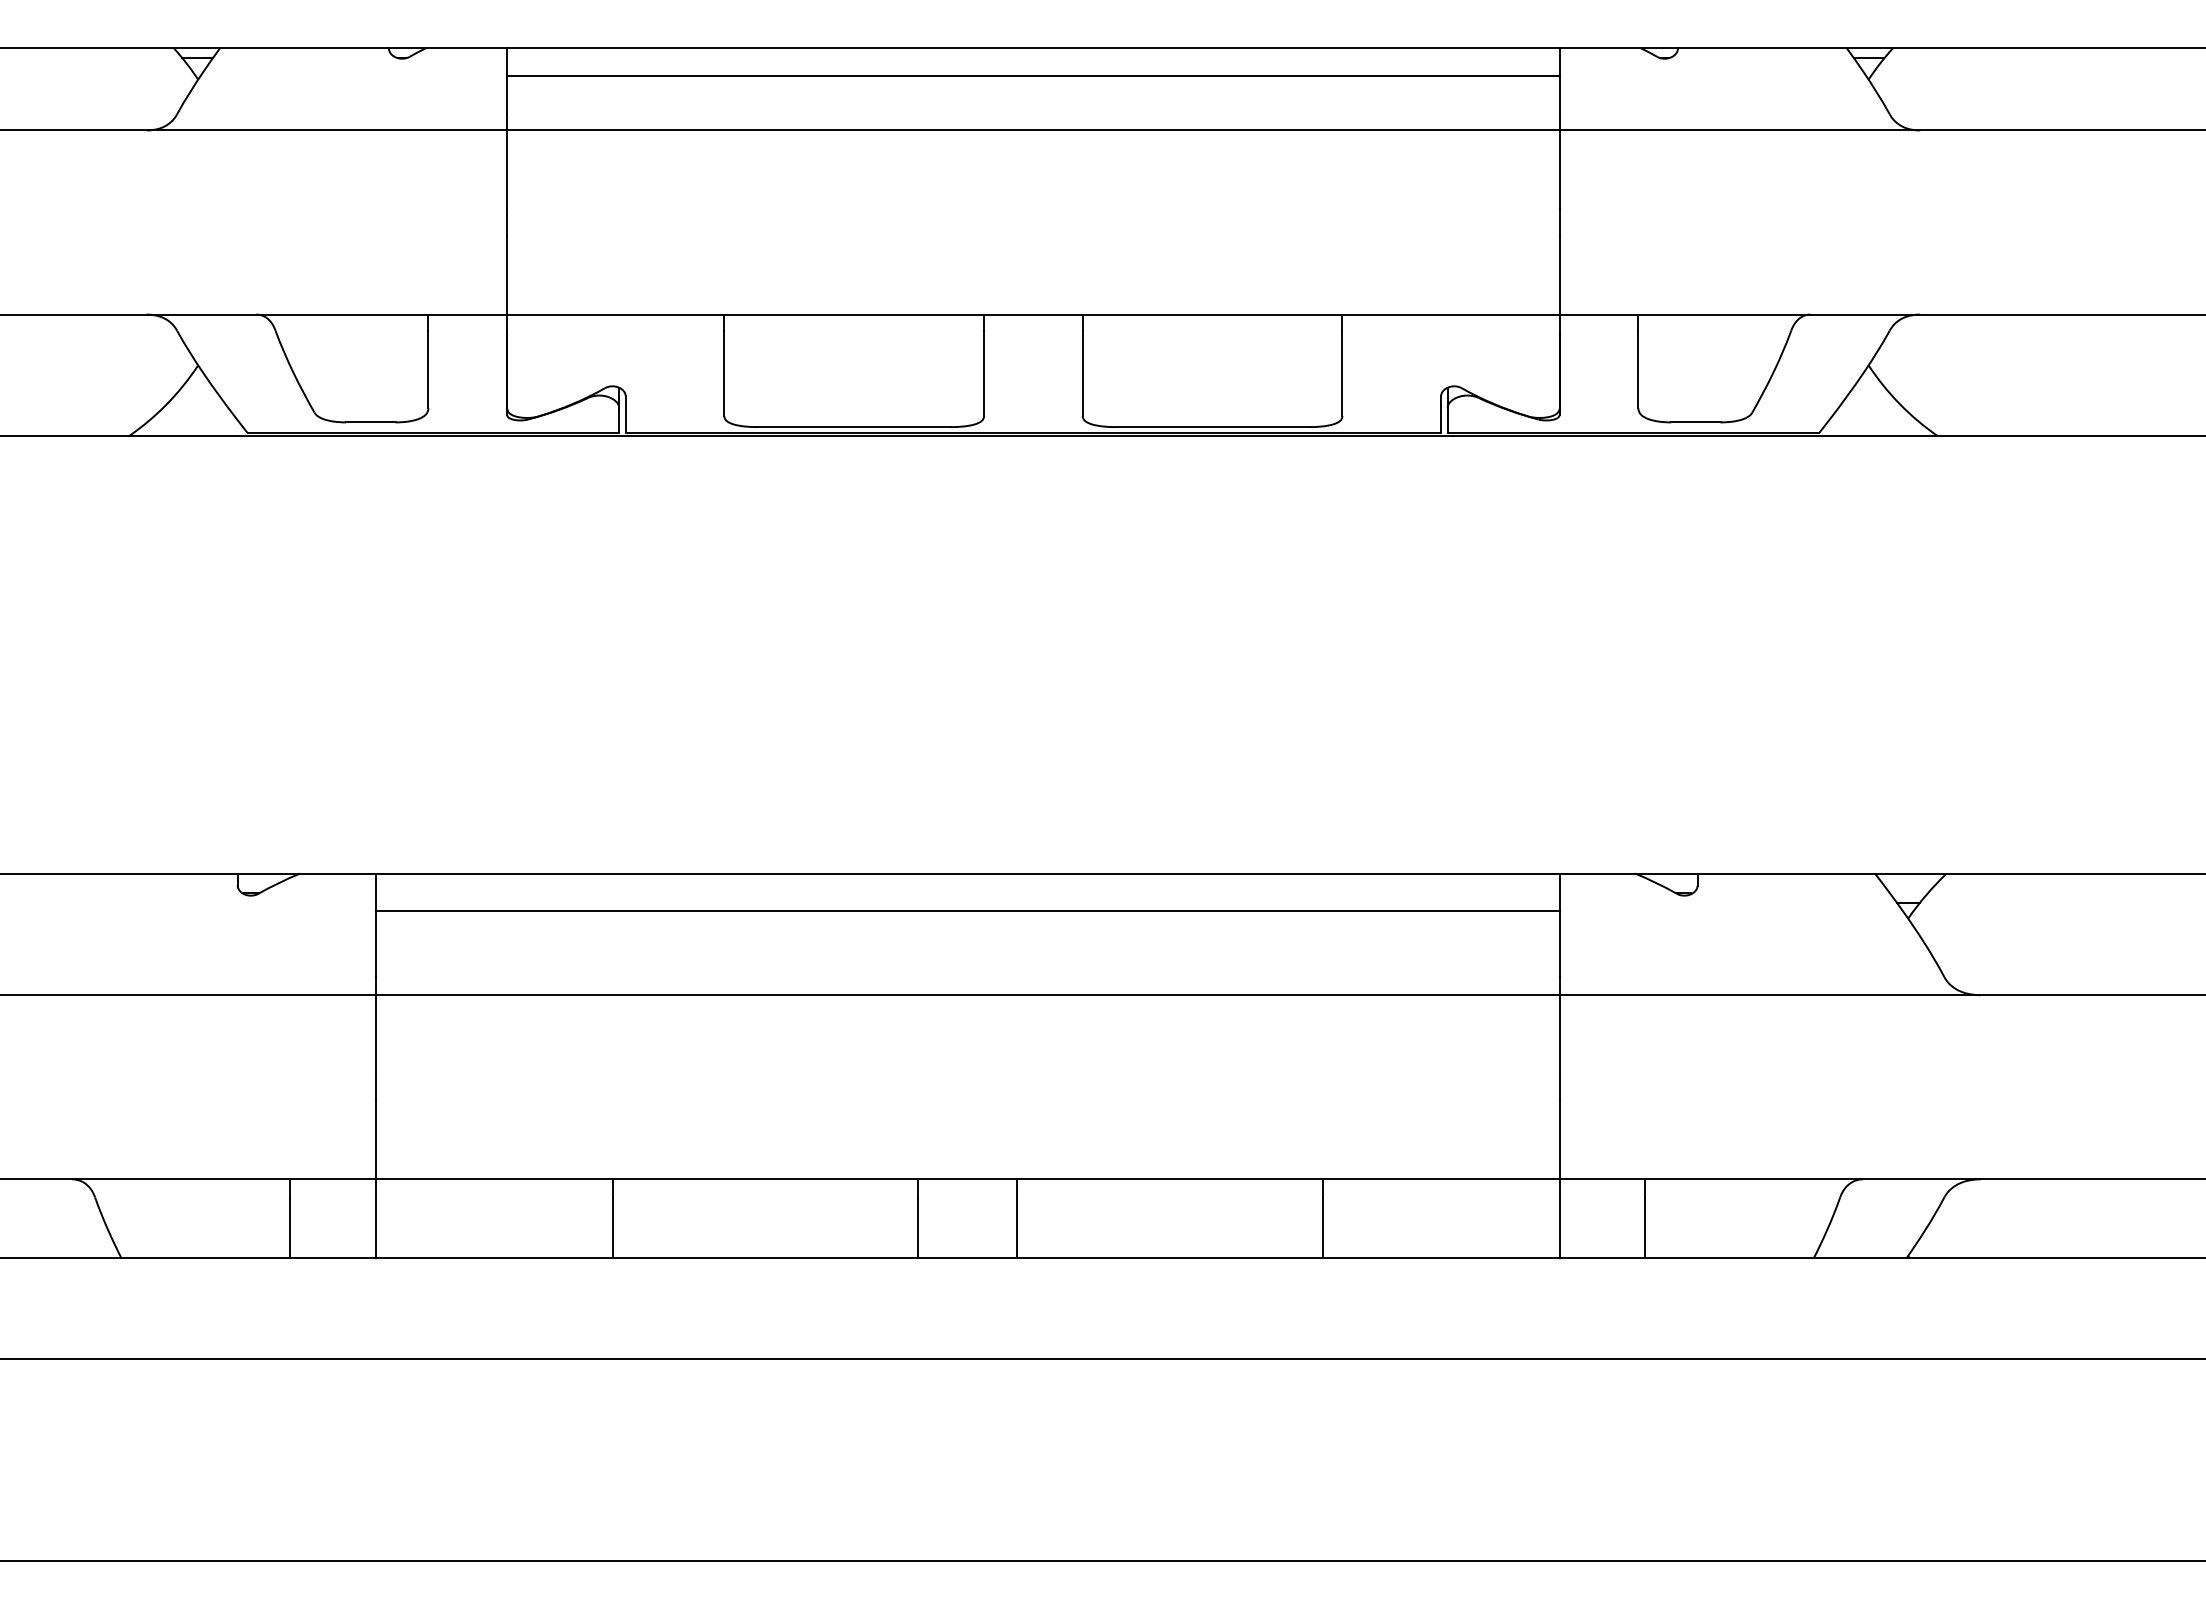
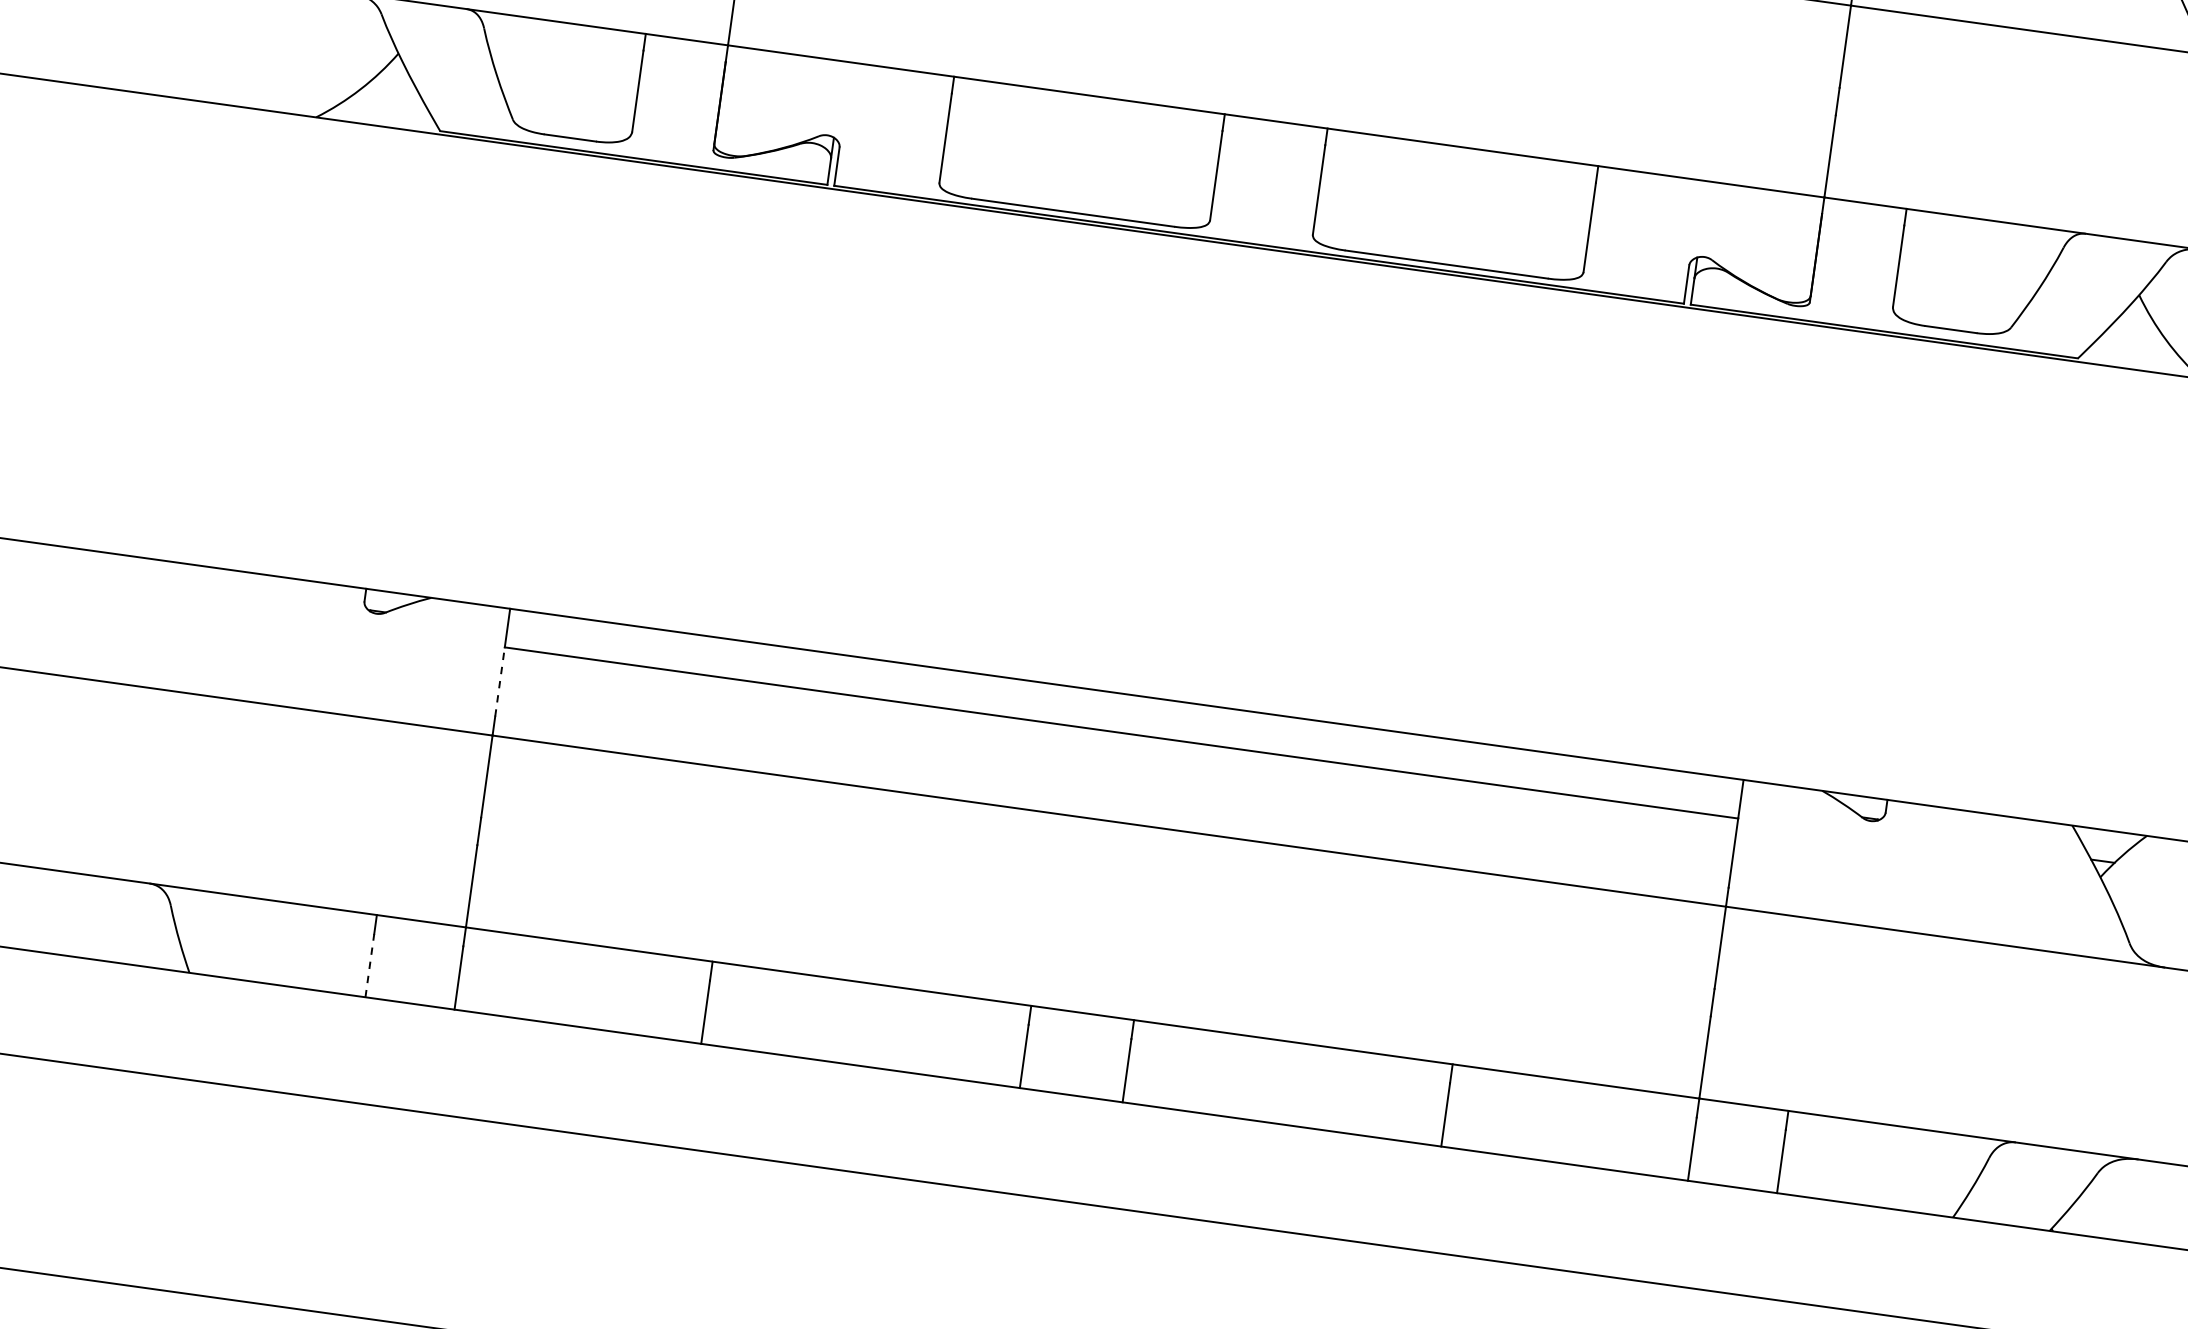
line: (375, 943) -> (499, 681), solid -> dashed
line: (290, 1227) -> (370, 965), solid -> dashed

